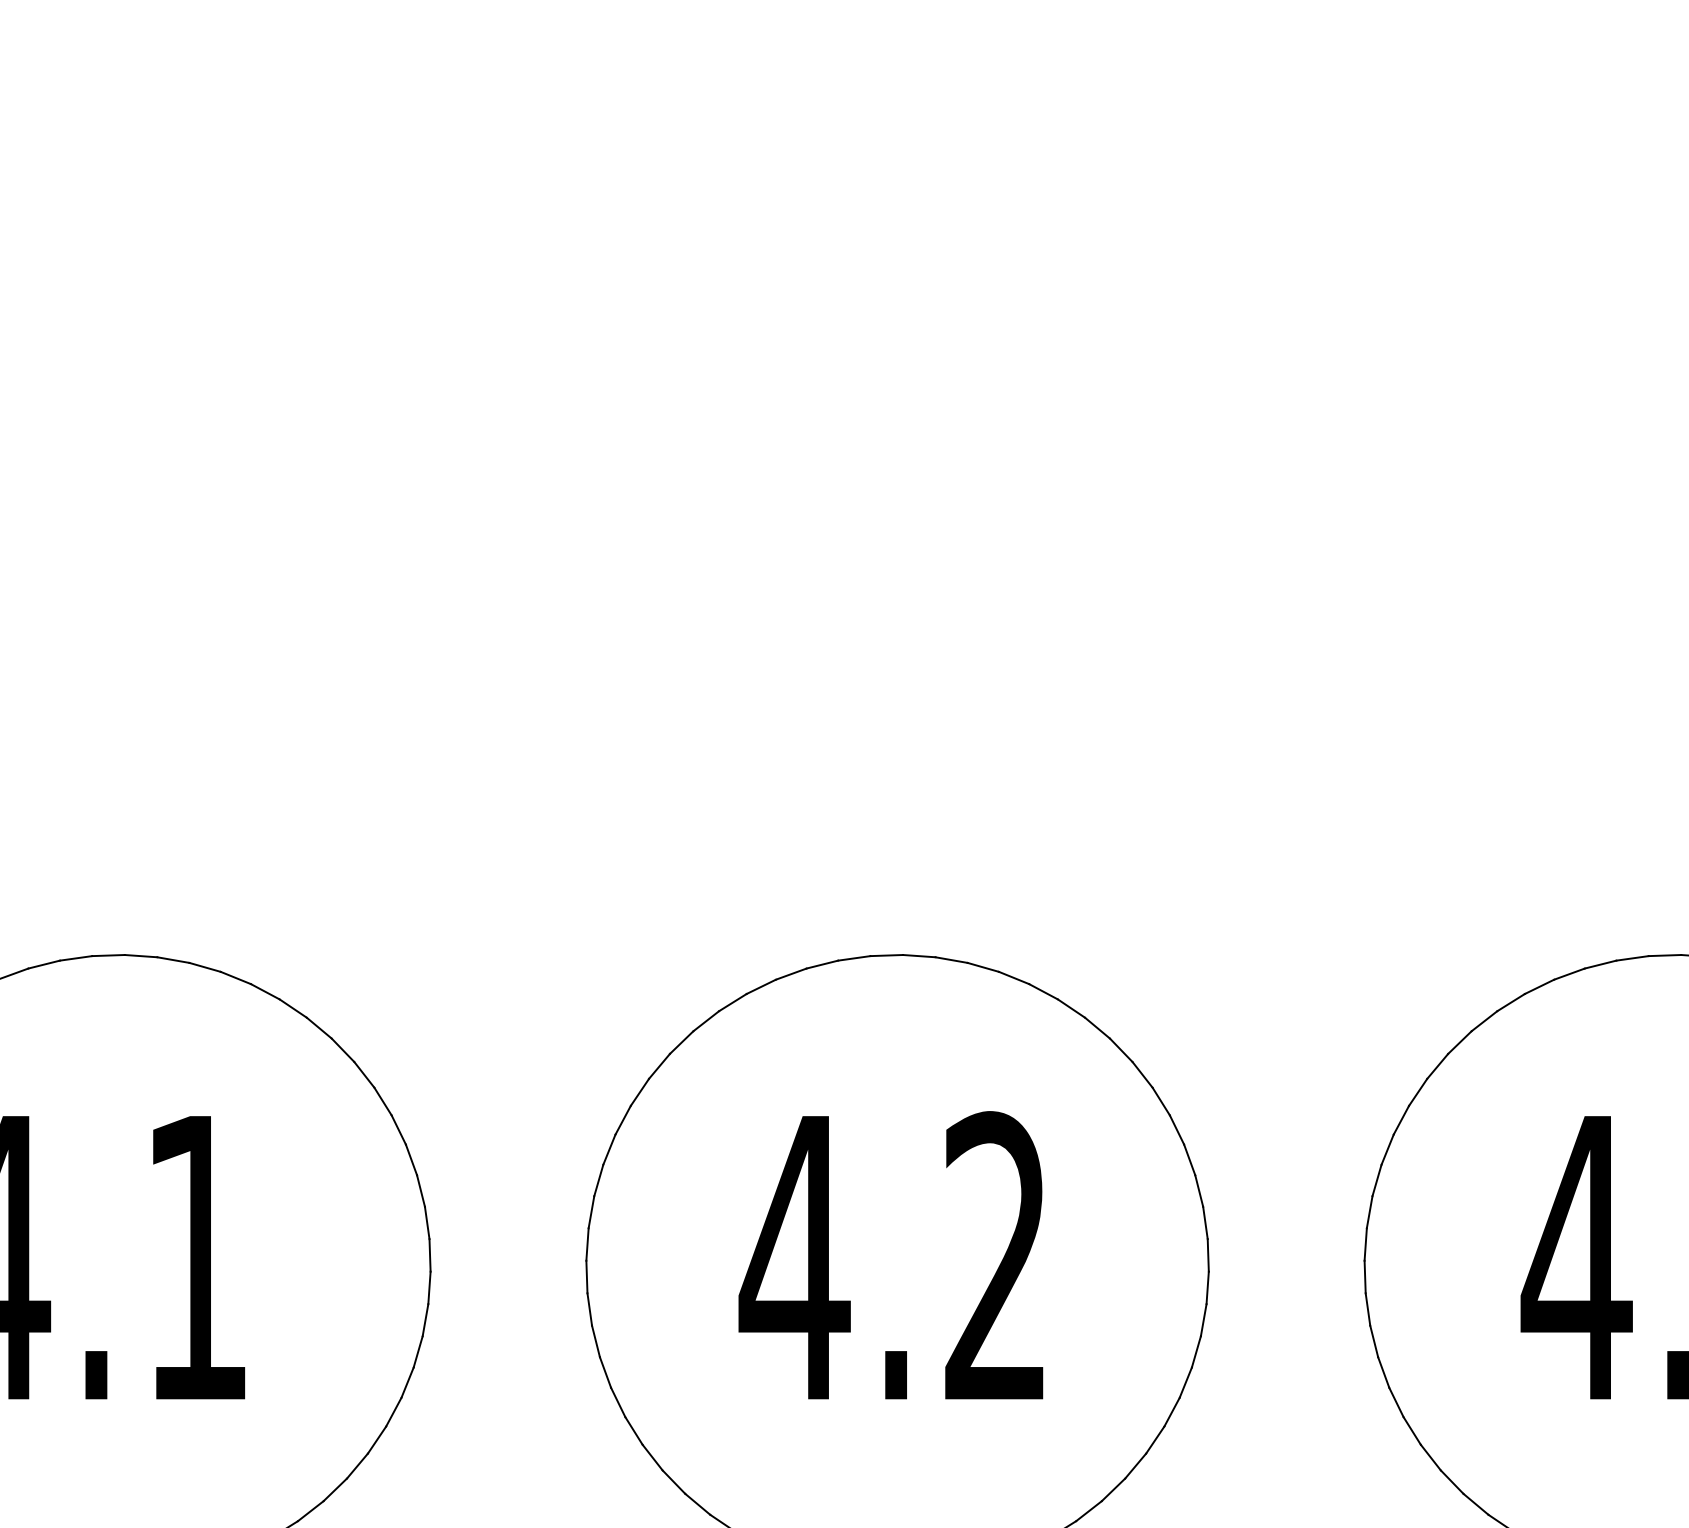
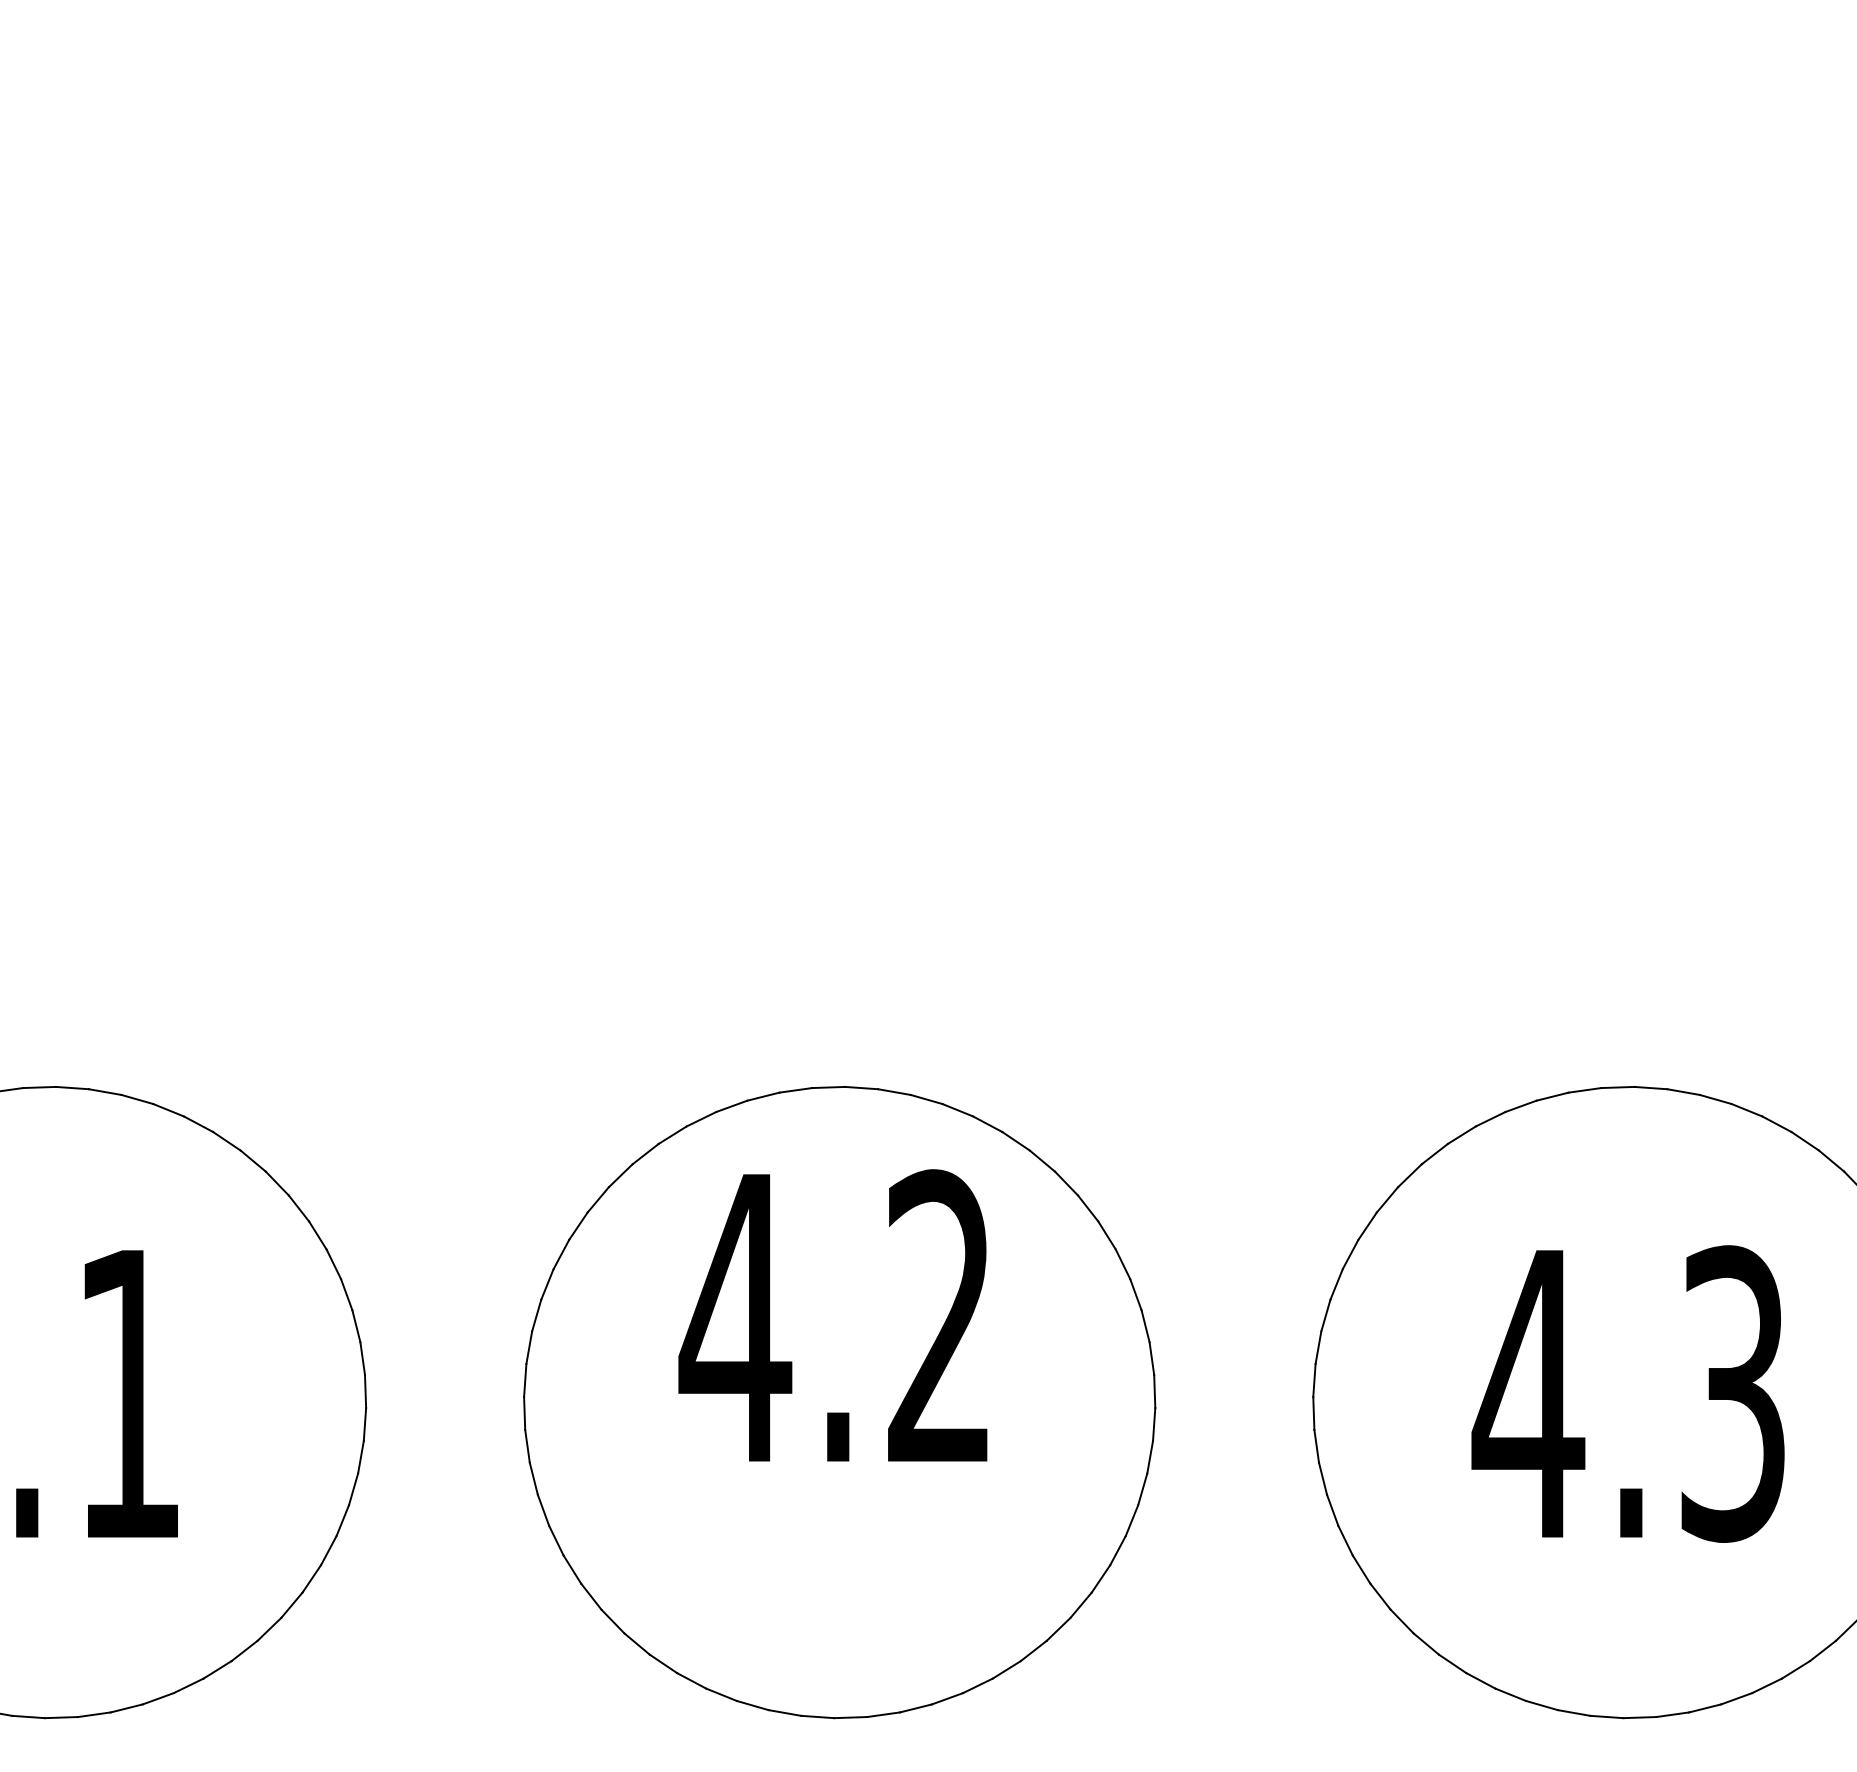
text: (890, 1255) -> (832, 1315), moved

